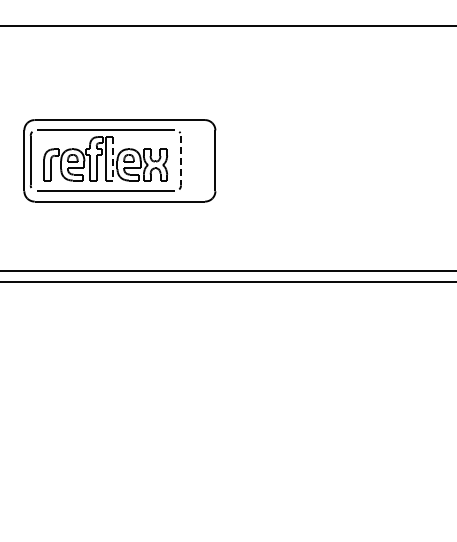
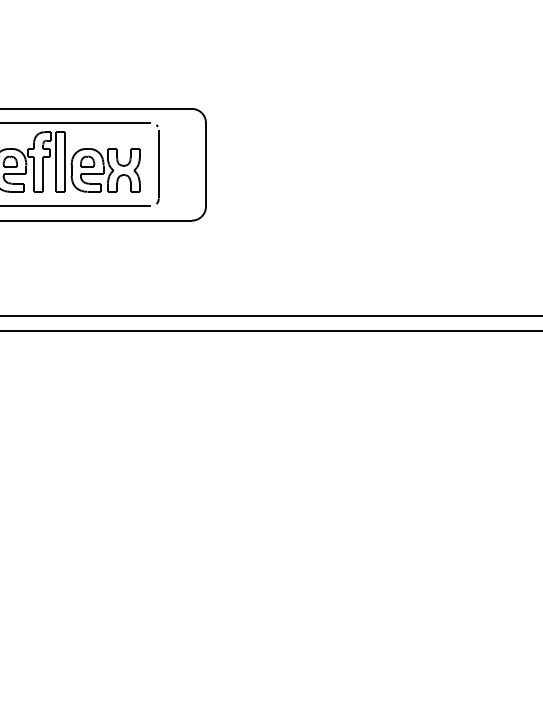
line: (112, 158) -> (64, 161), dashed -> solid
line: (181, 160) -> (159, 164), dashed -> solid

